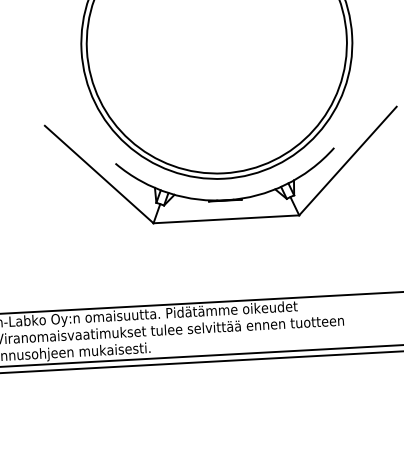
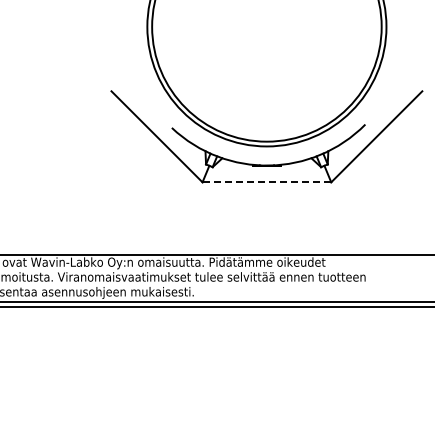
line: (225, 219) -> (266, 182), solid -> dashed

